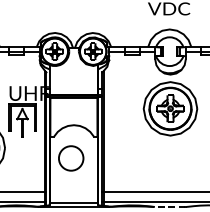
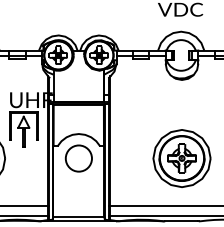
part: (170, 108) -> (181, 158), moved
circle: (70, 158) -> (78, 158), moved
line: (169, 207) -> (180, 221), dashed -> solid

